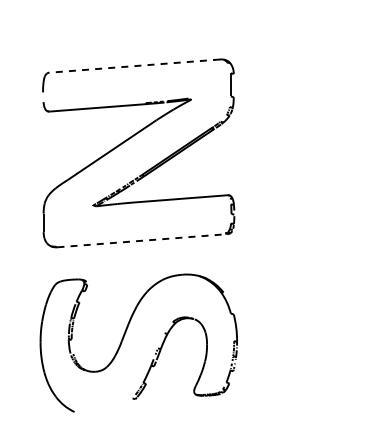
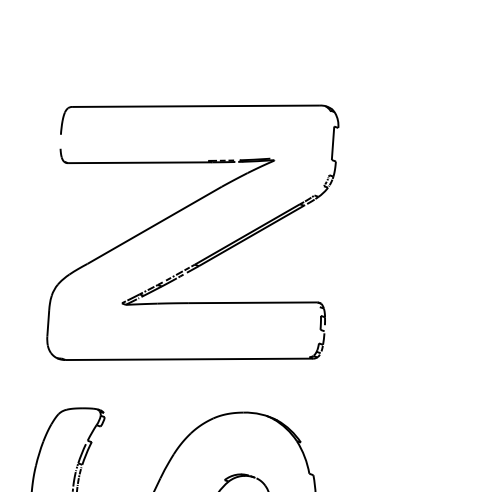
line: (134, 66) -> (195, 106), dashed -> solid
line: (142, 240) -> (189, 358), dashed -> solid

